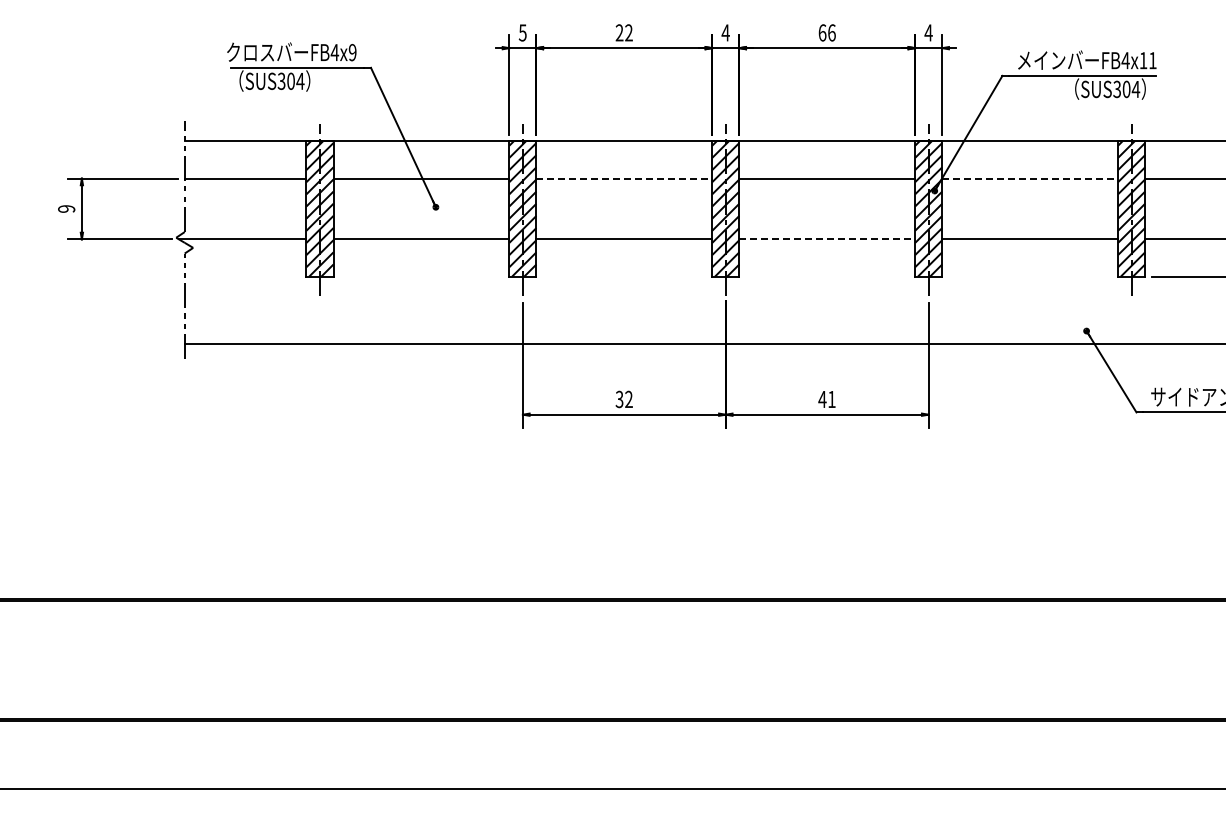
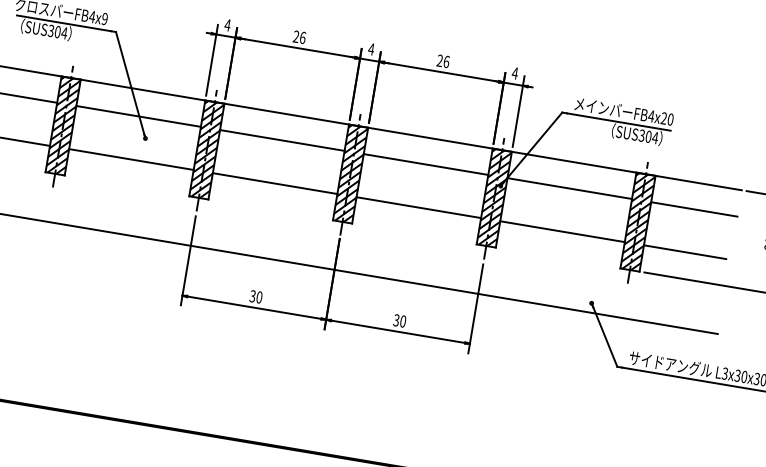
text: (522, 32) -> (227, 24), 5 -> 4
text: (628, 32) -> (302, 37), 22 -> 26
text: (822, 32) -> (439, 60), 66 -> 26
text: (1147, 60) -> (666, 118), FB4x11 -> FB4x20
line: (624, 178) -> (282, 140), dashed -> solid
line: (1030, 178) -> (569, 188), dashed -> solid
line: (827, 239) -> (418, 207), dashed -> solid
text: (628, 399) -> (259, 297), 32 -> 30
text: (826, 399) -> (399, 320), 41 -> 30

